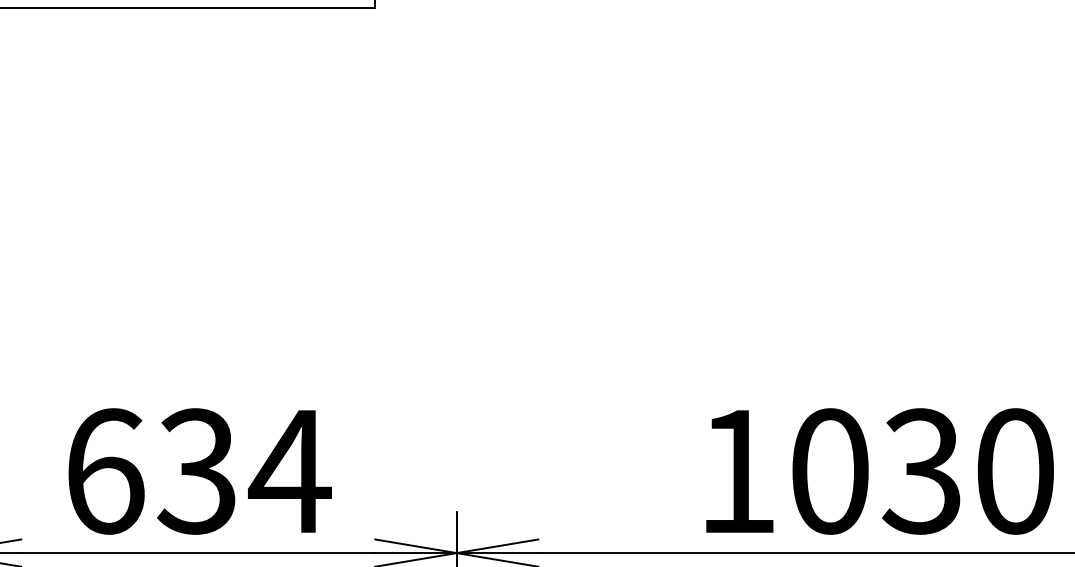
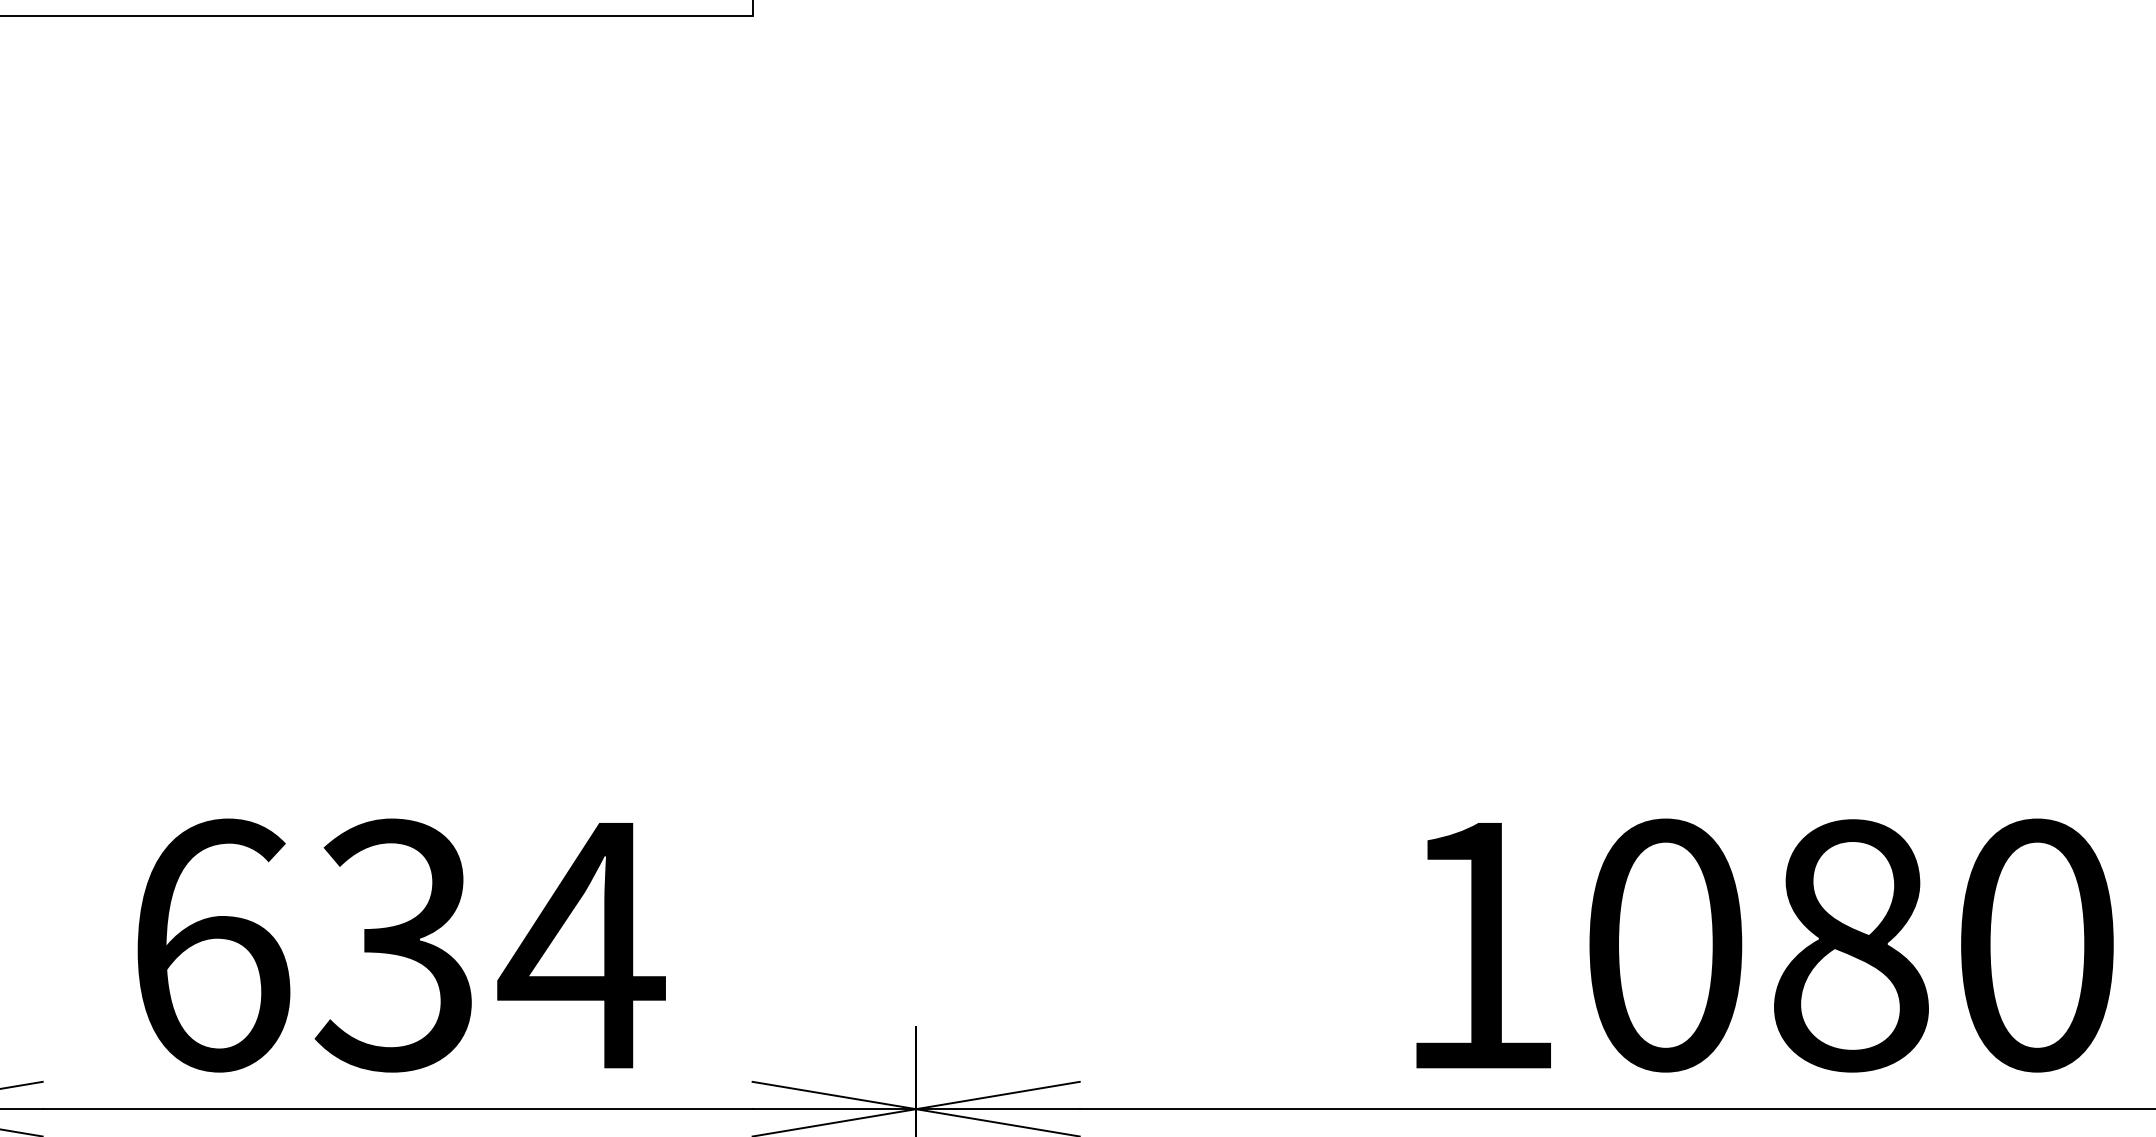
text: (921, 471) -> (1848, 945), 1030 -> 1080

